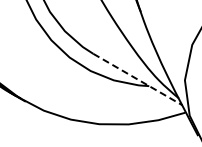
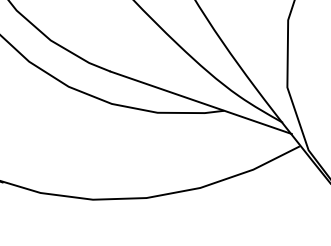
line: (138, 79) -> (202, 102), dashed -> solid

